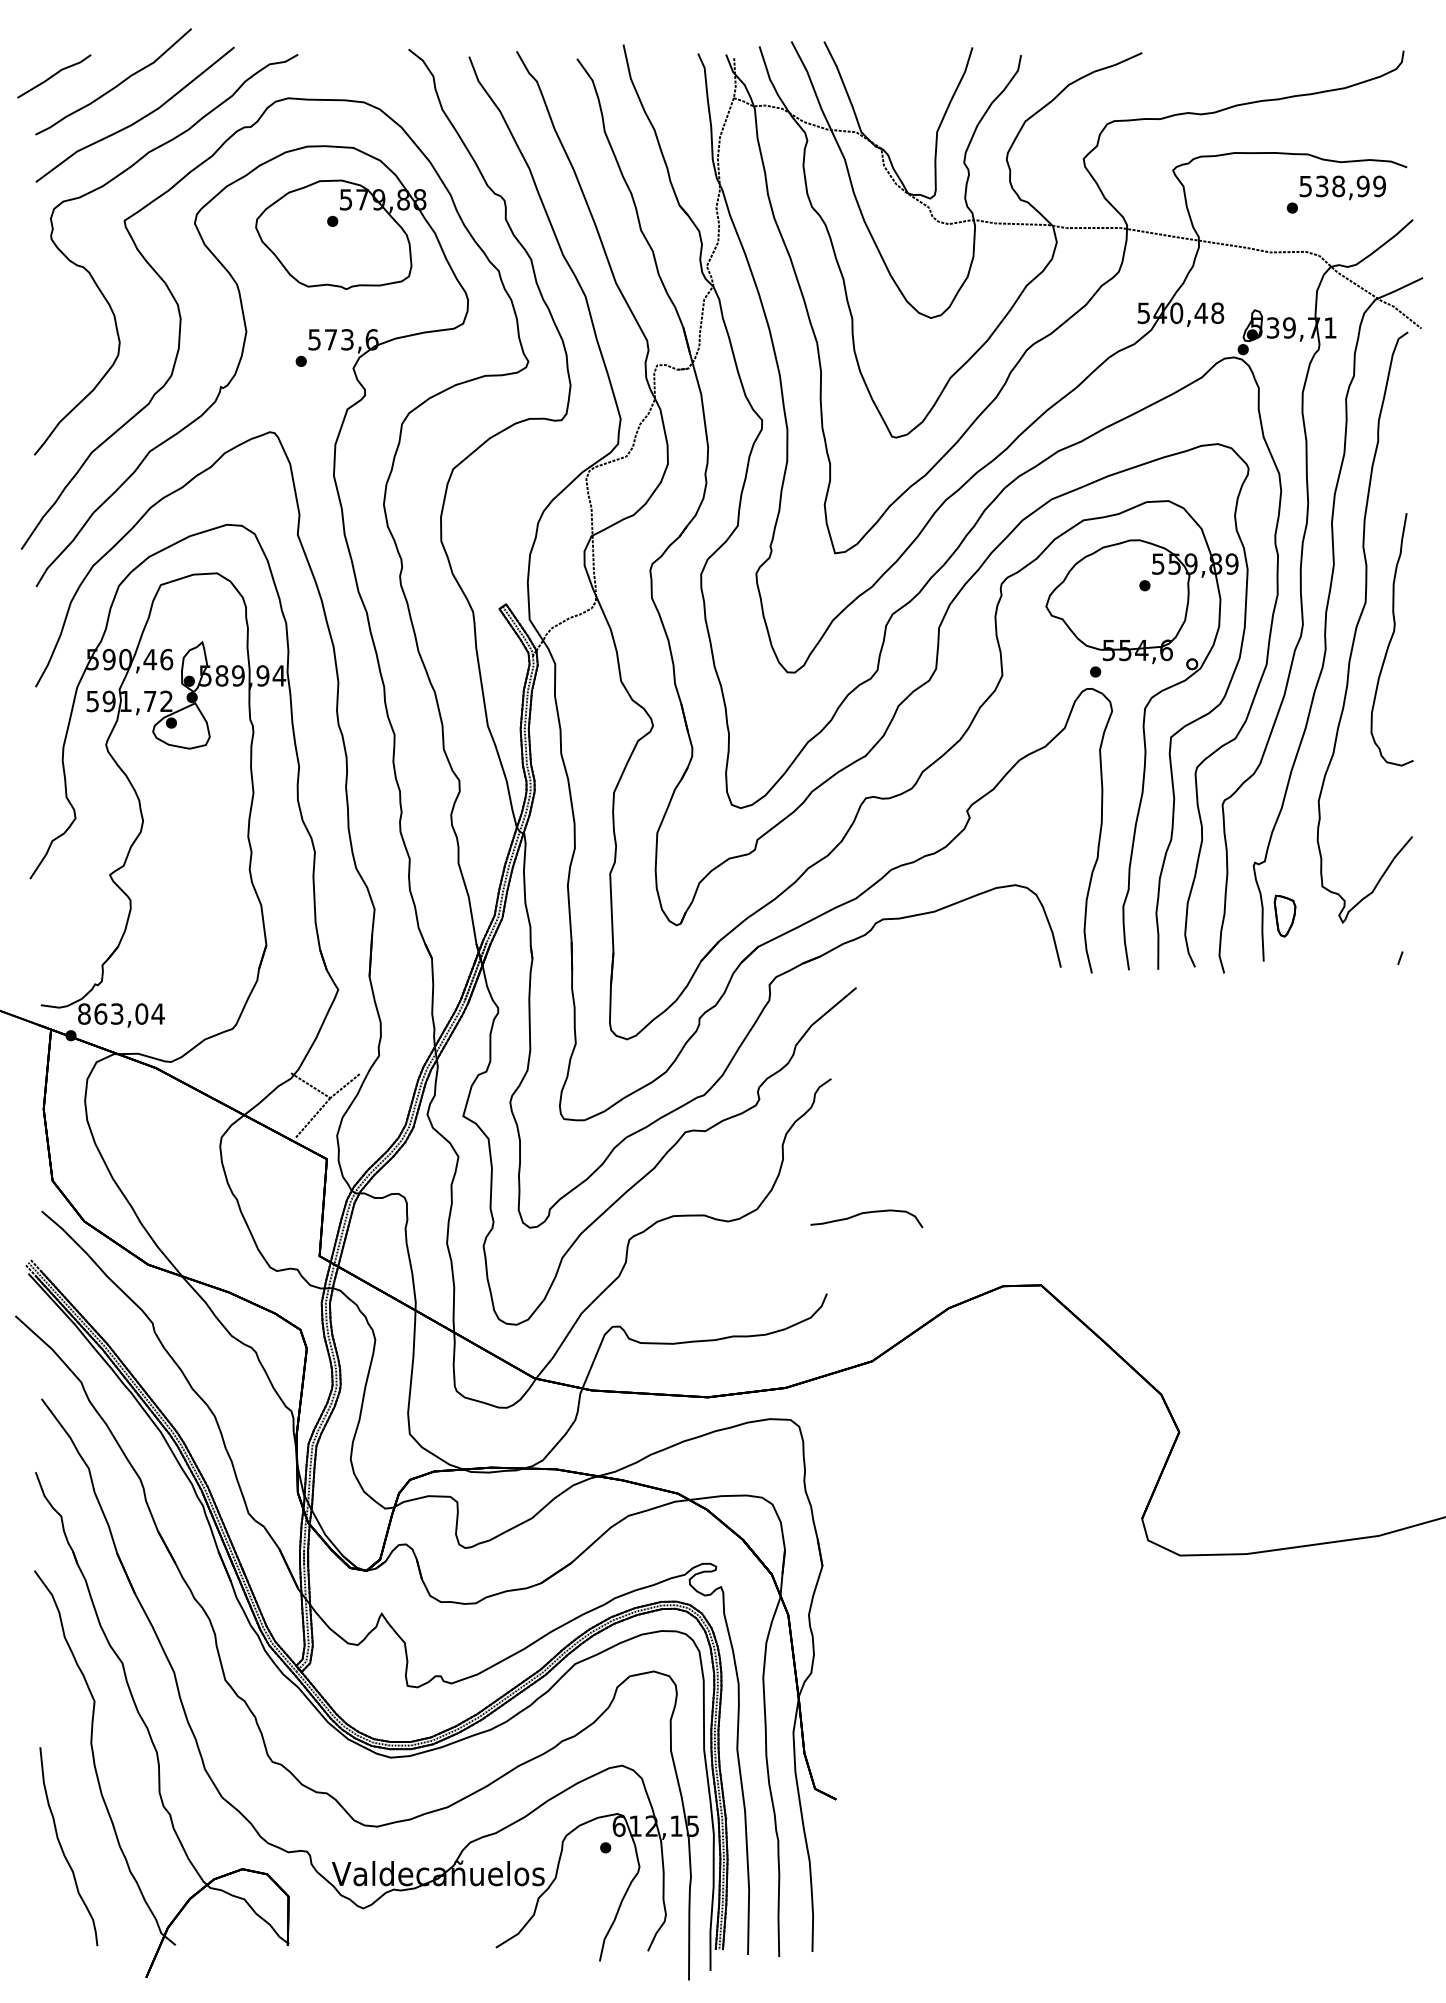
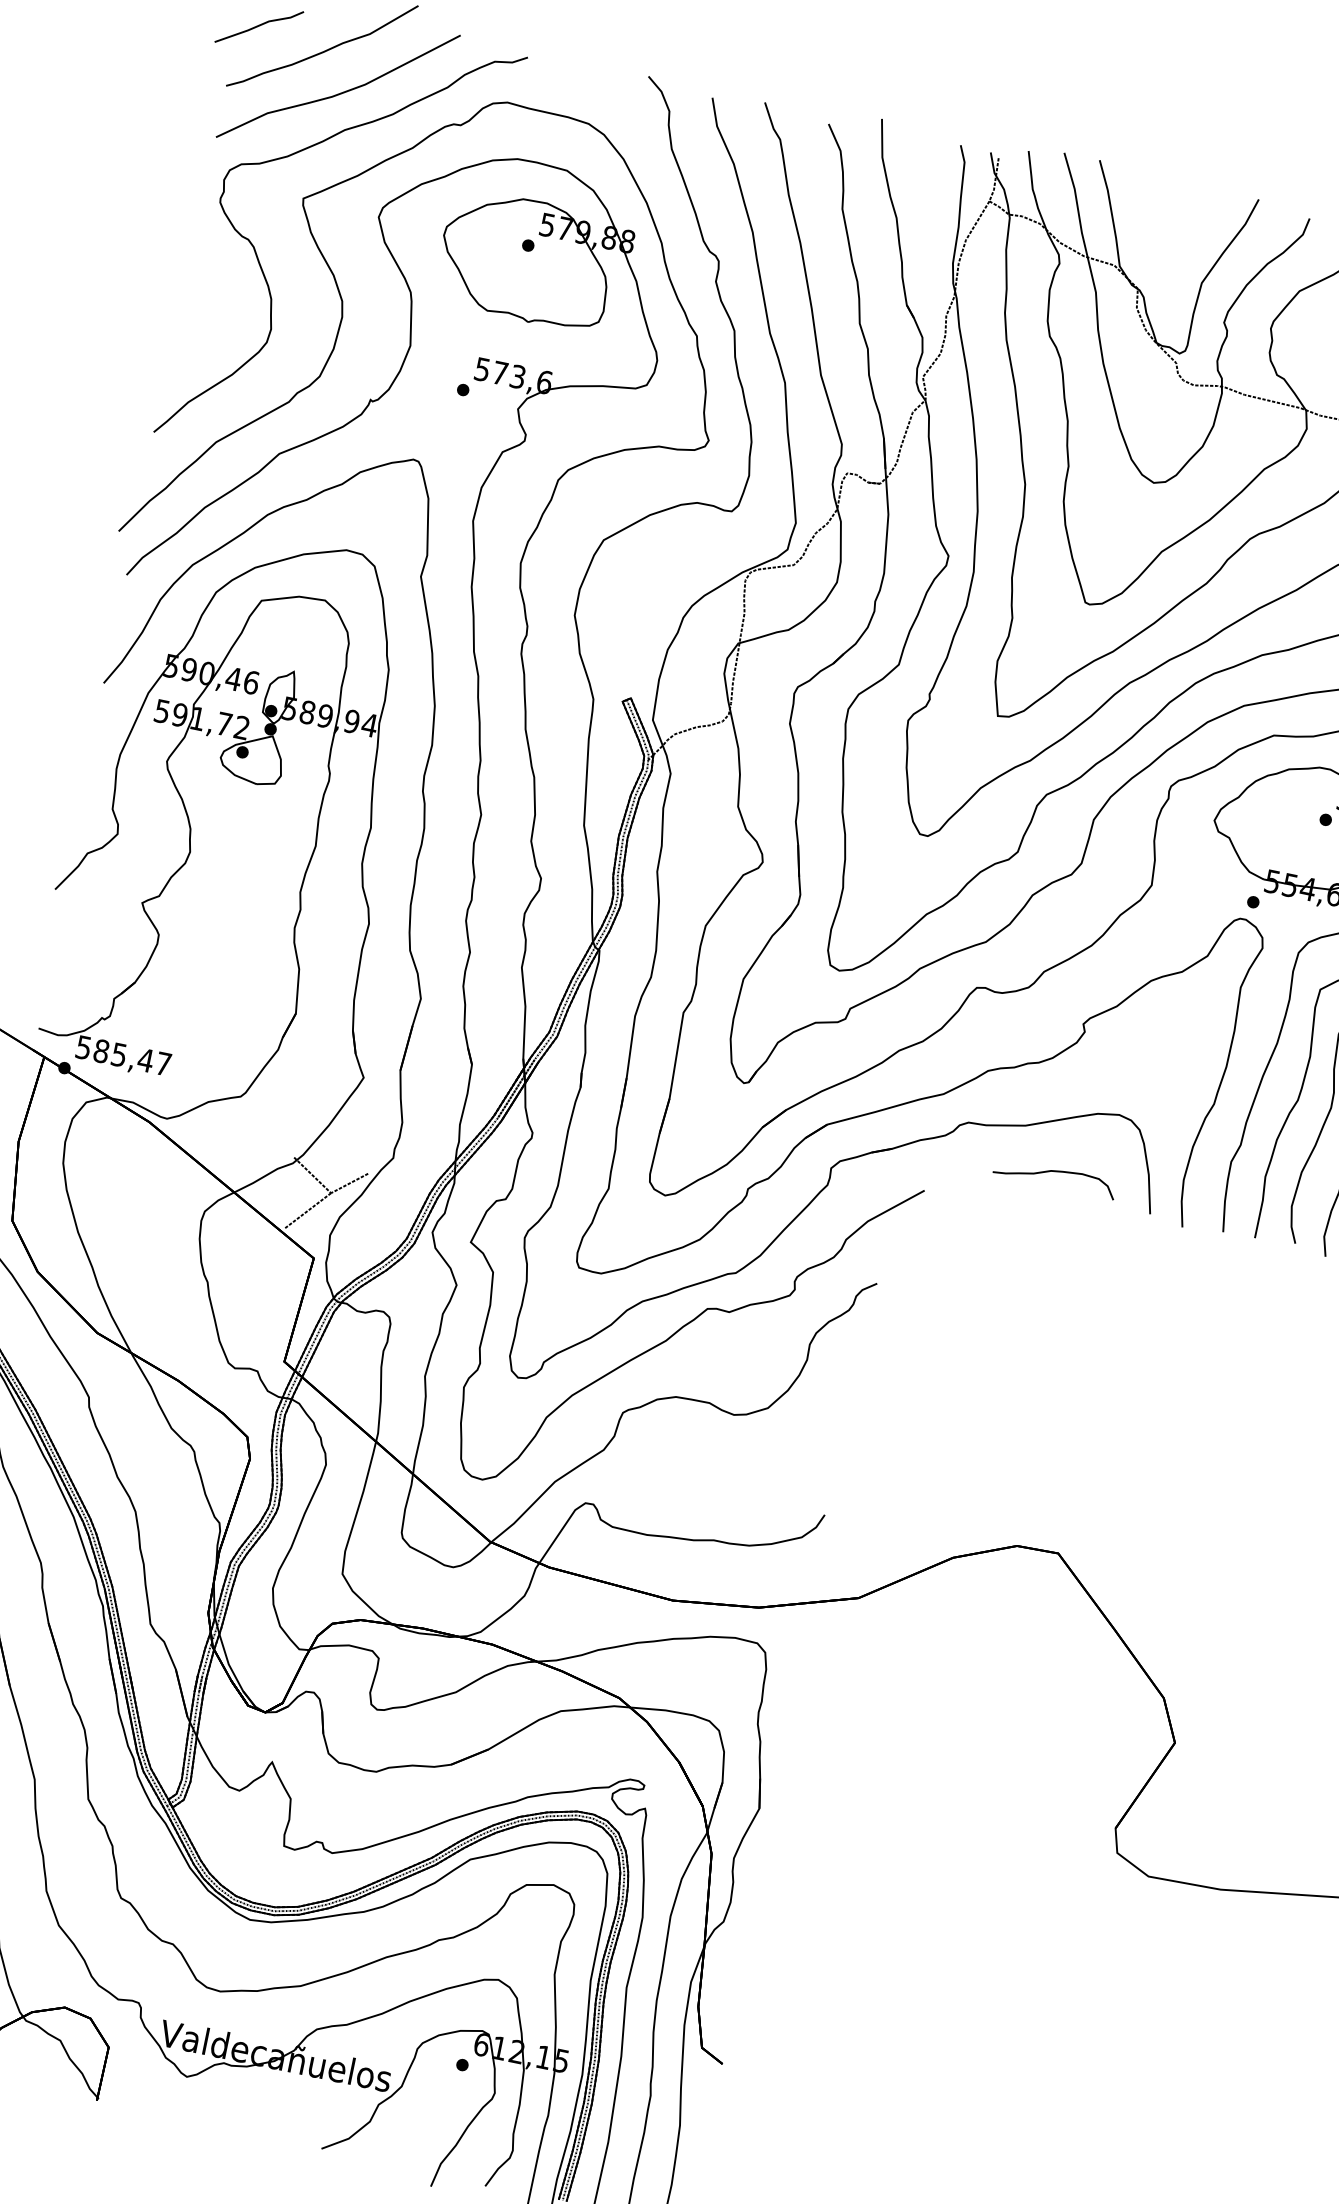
text: (121, 1013) -> (124, 1055), 863,04 -> 585,47
part: (866, 1218) -> (1054, 1177), moved

